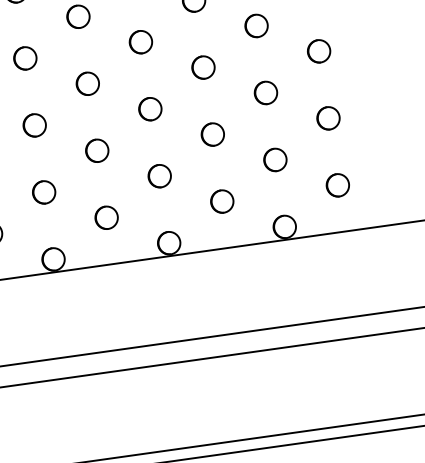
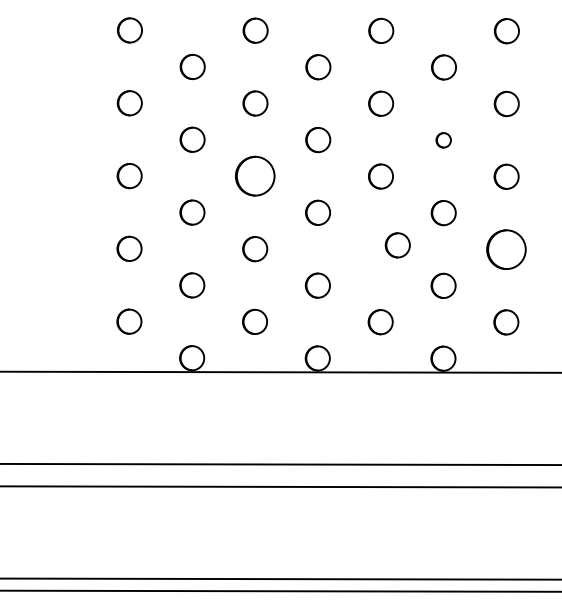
part: (256, 26) -> (443, 140), size x0.6
part: (88, 83) -> (255, 176), size x1.6
part: (328, 118) -> (506, 249), size x1.6
part: (212, 134) -> (397, 245), moved

